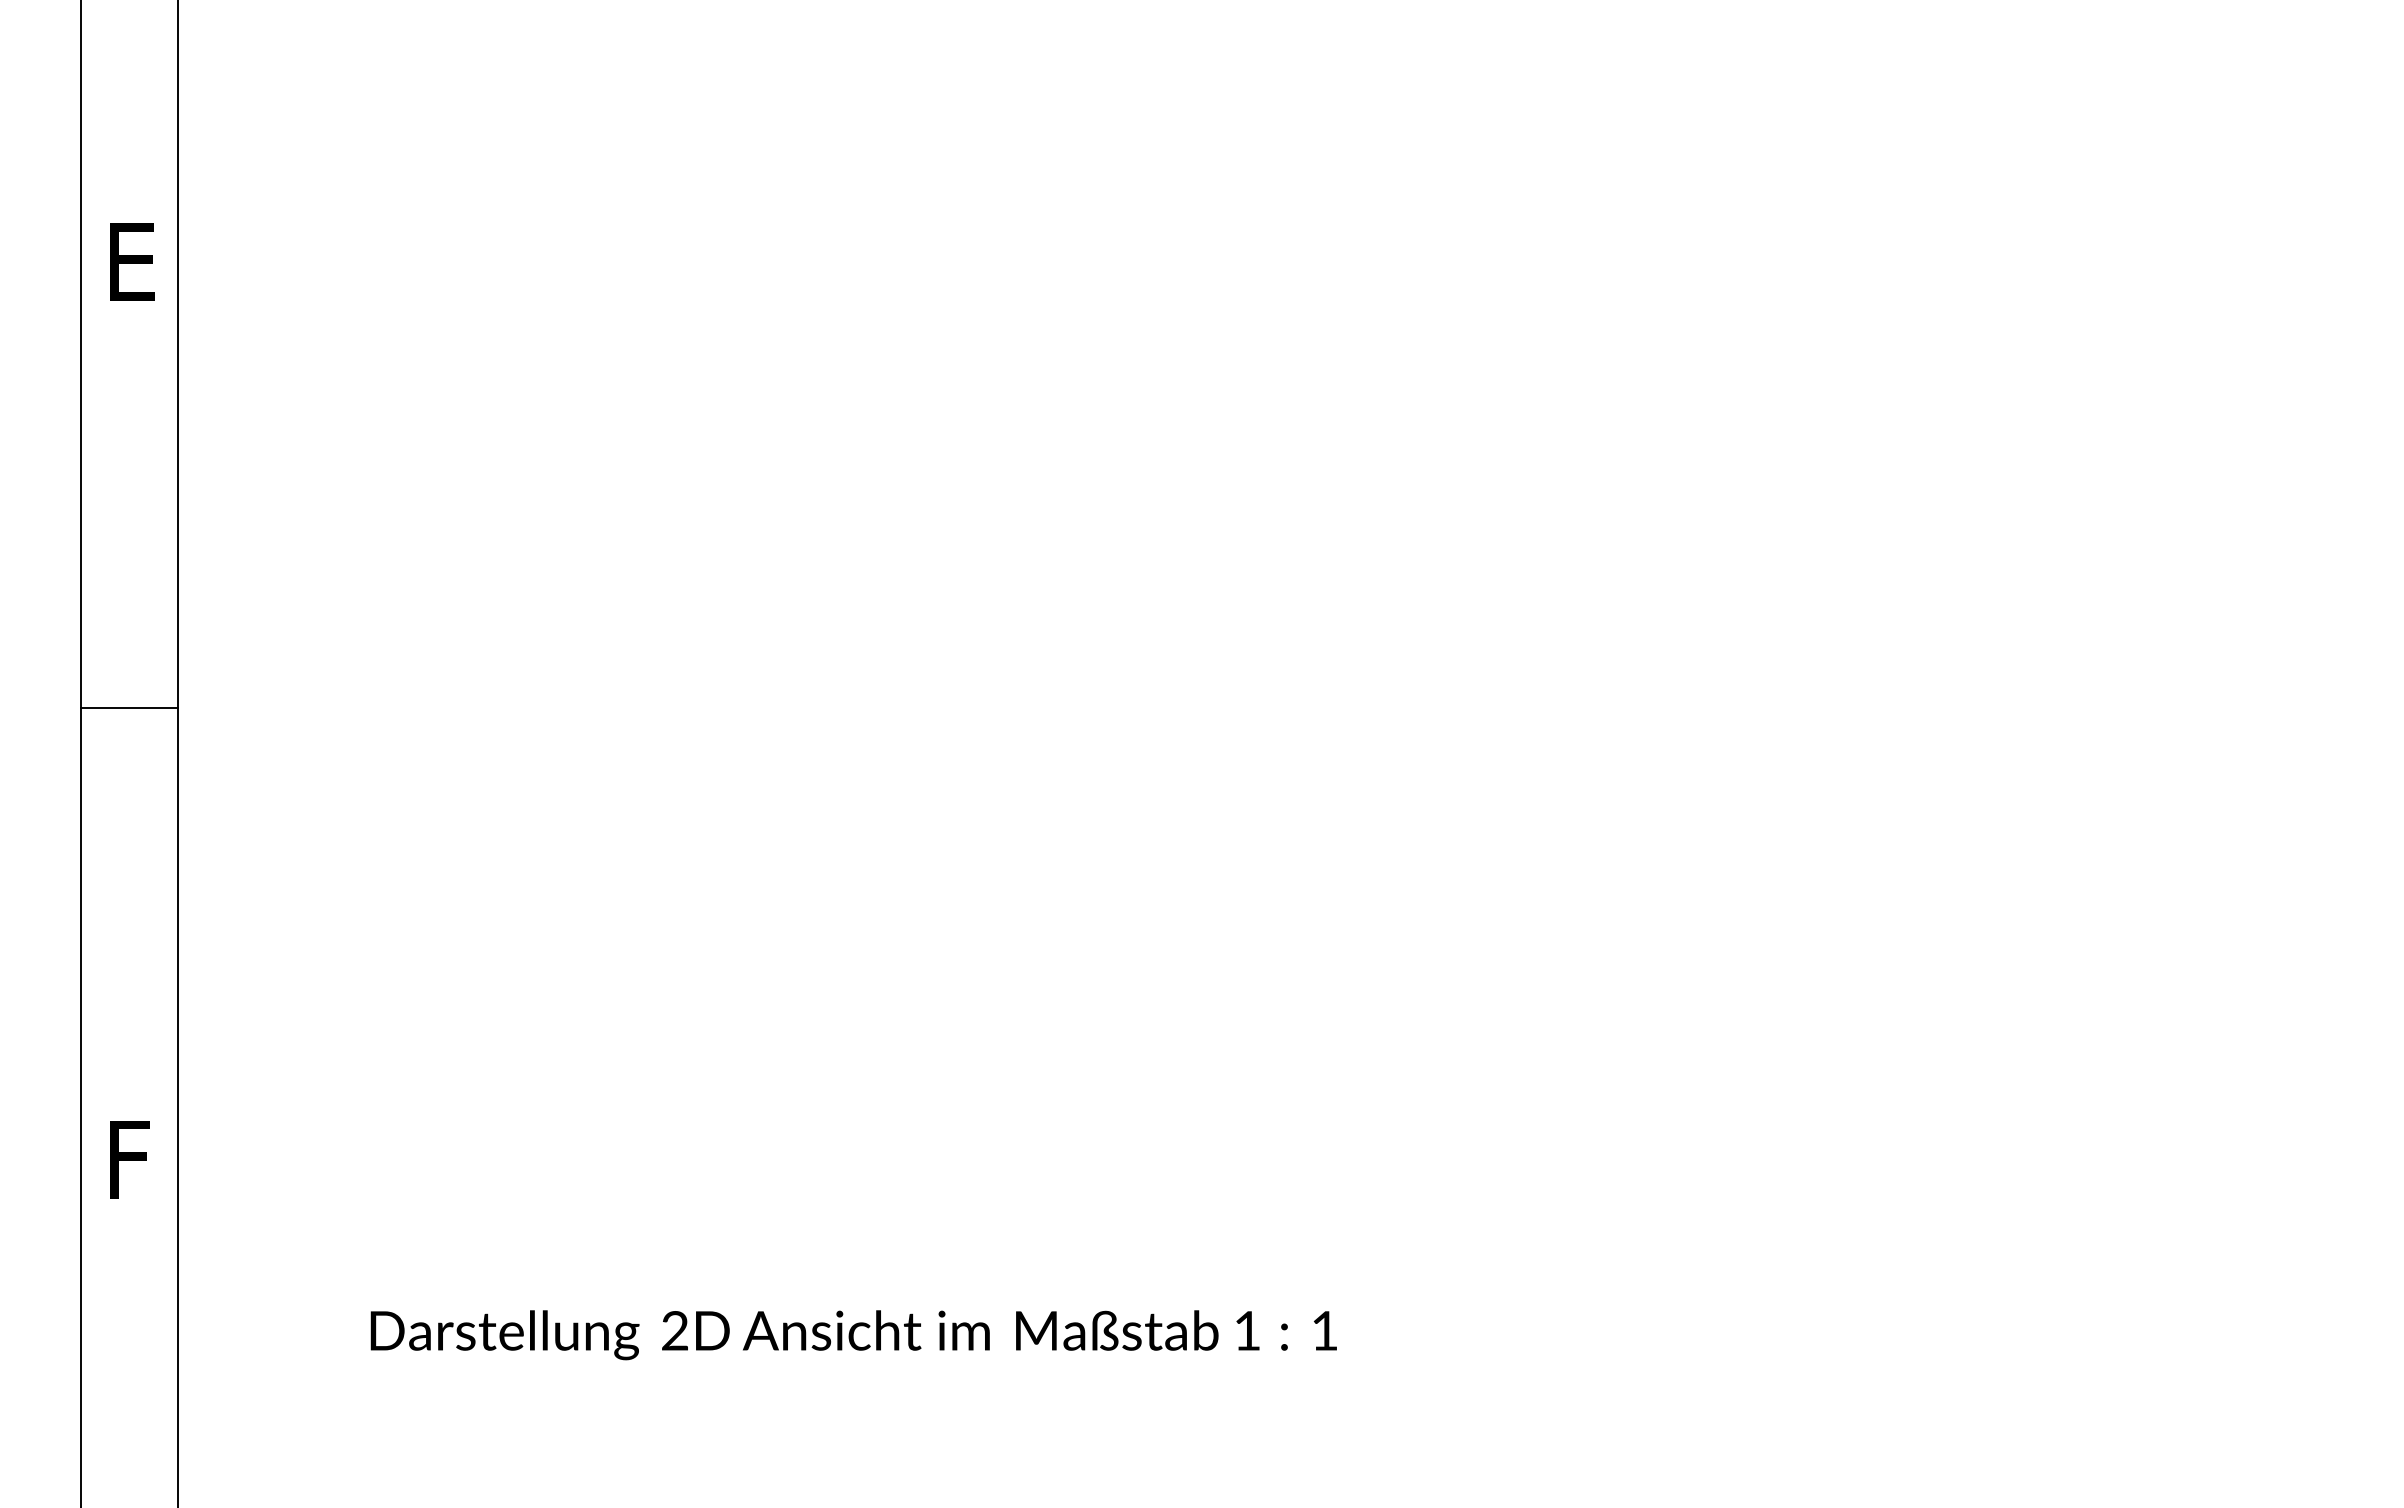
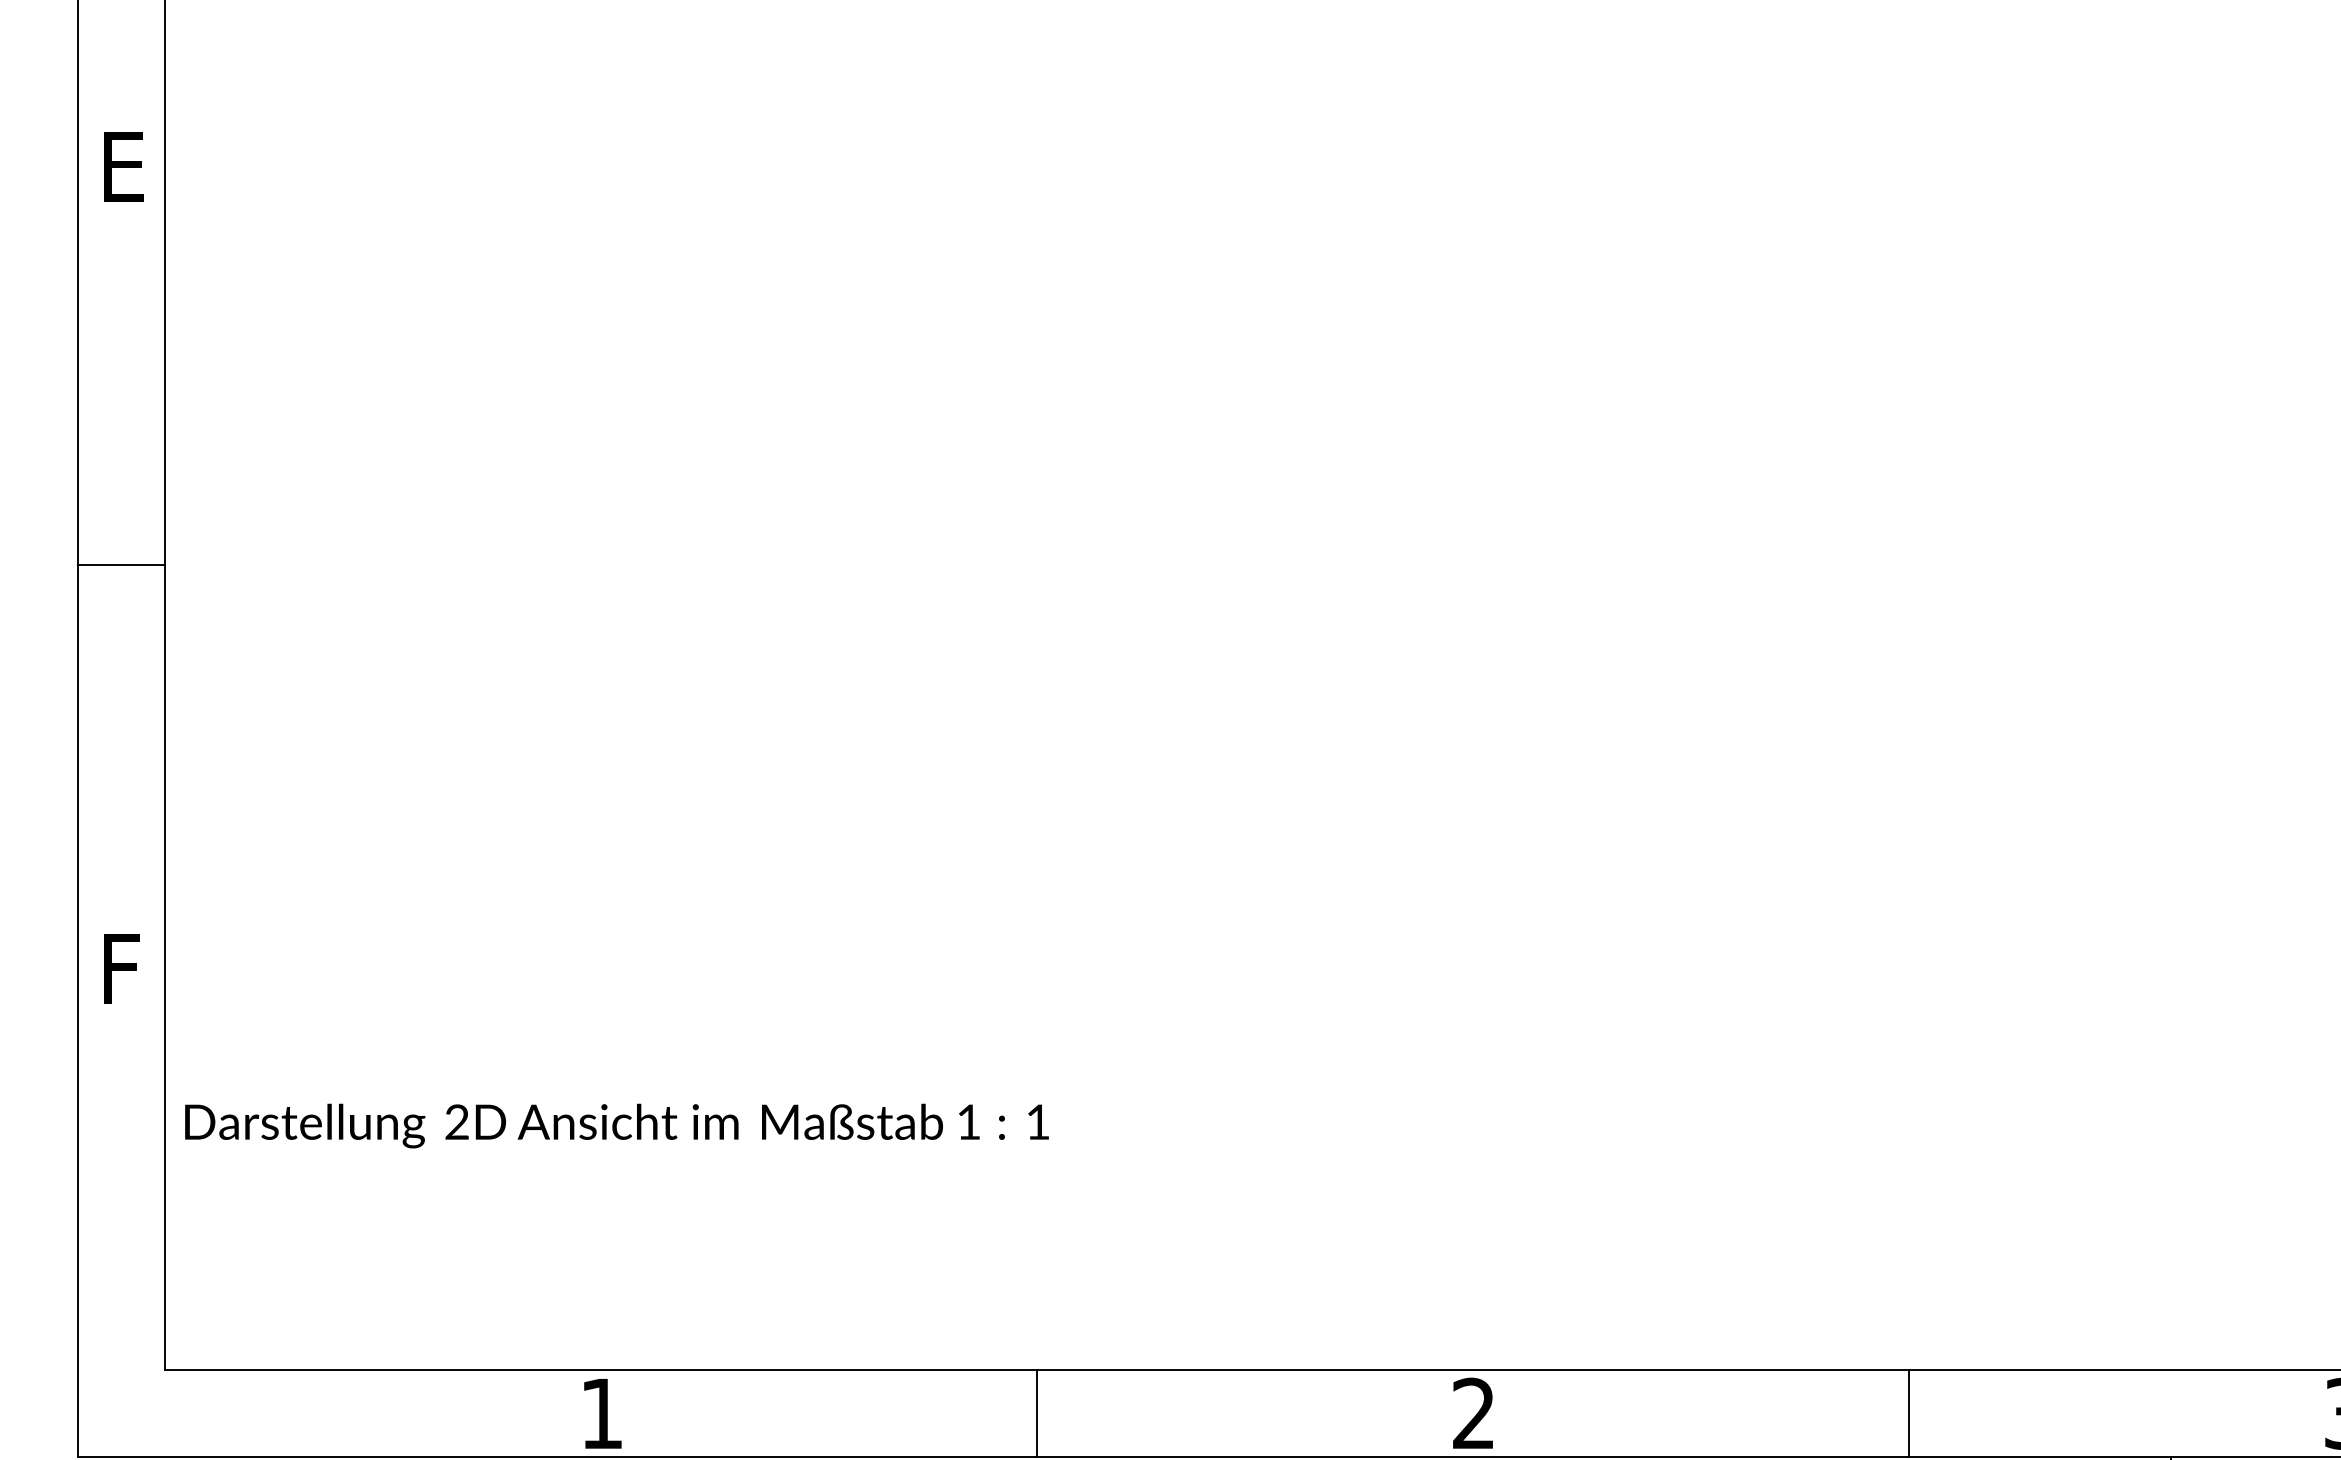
text: (853, 1334) -> (616, 1125), moved

